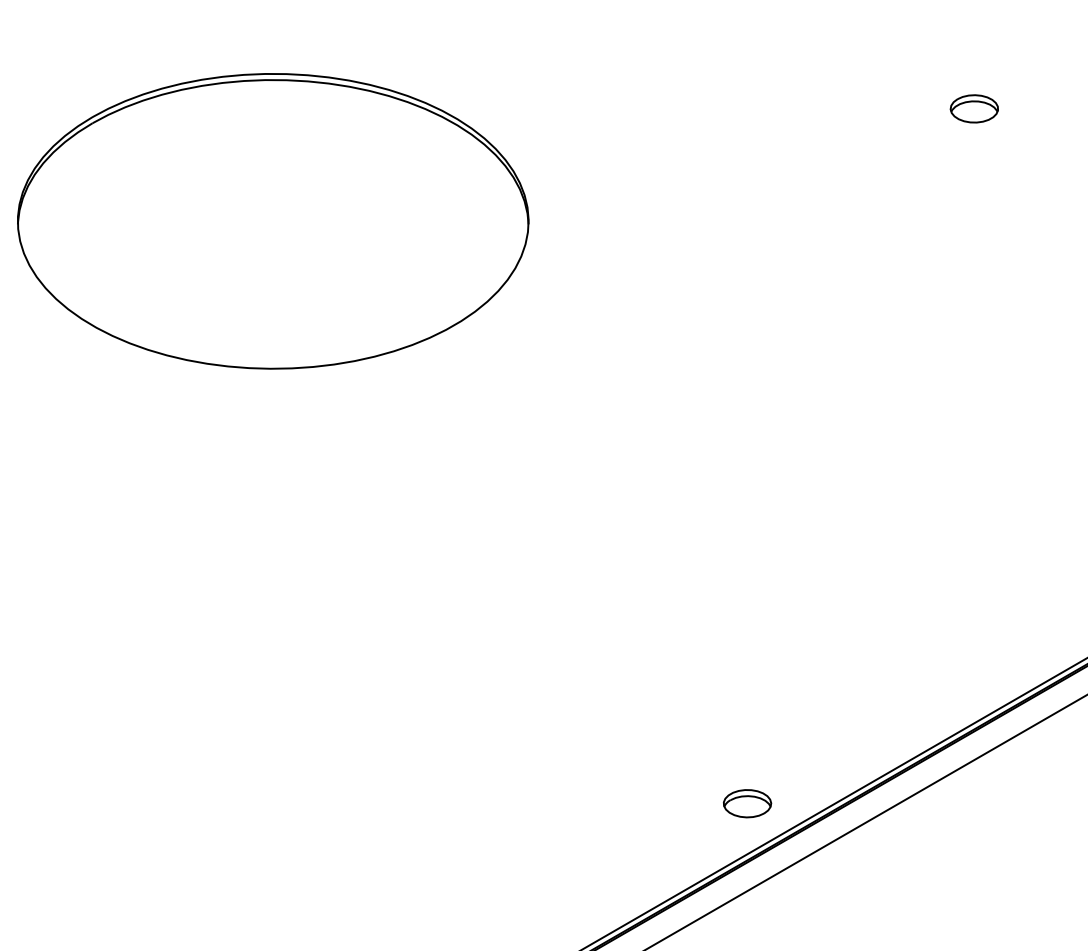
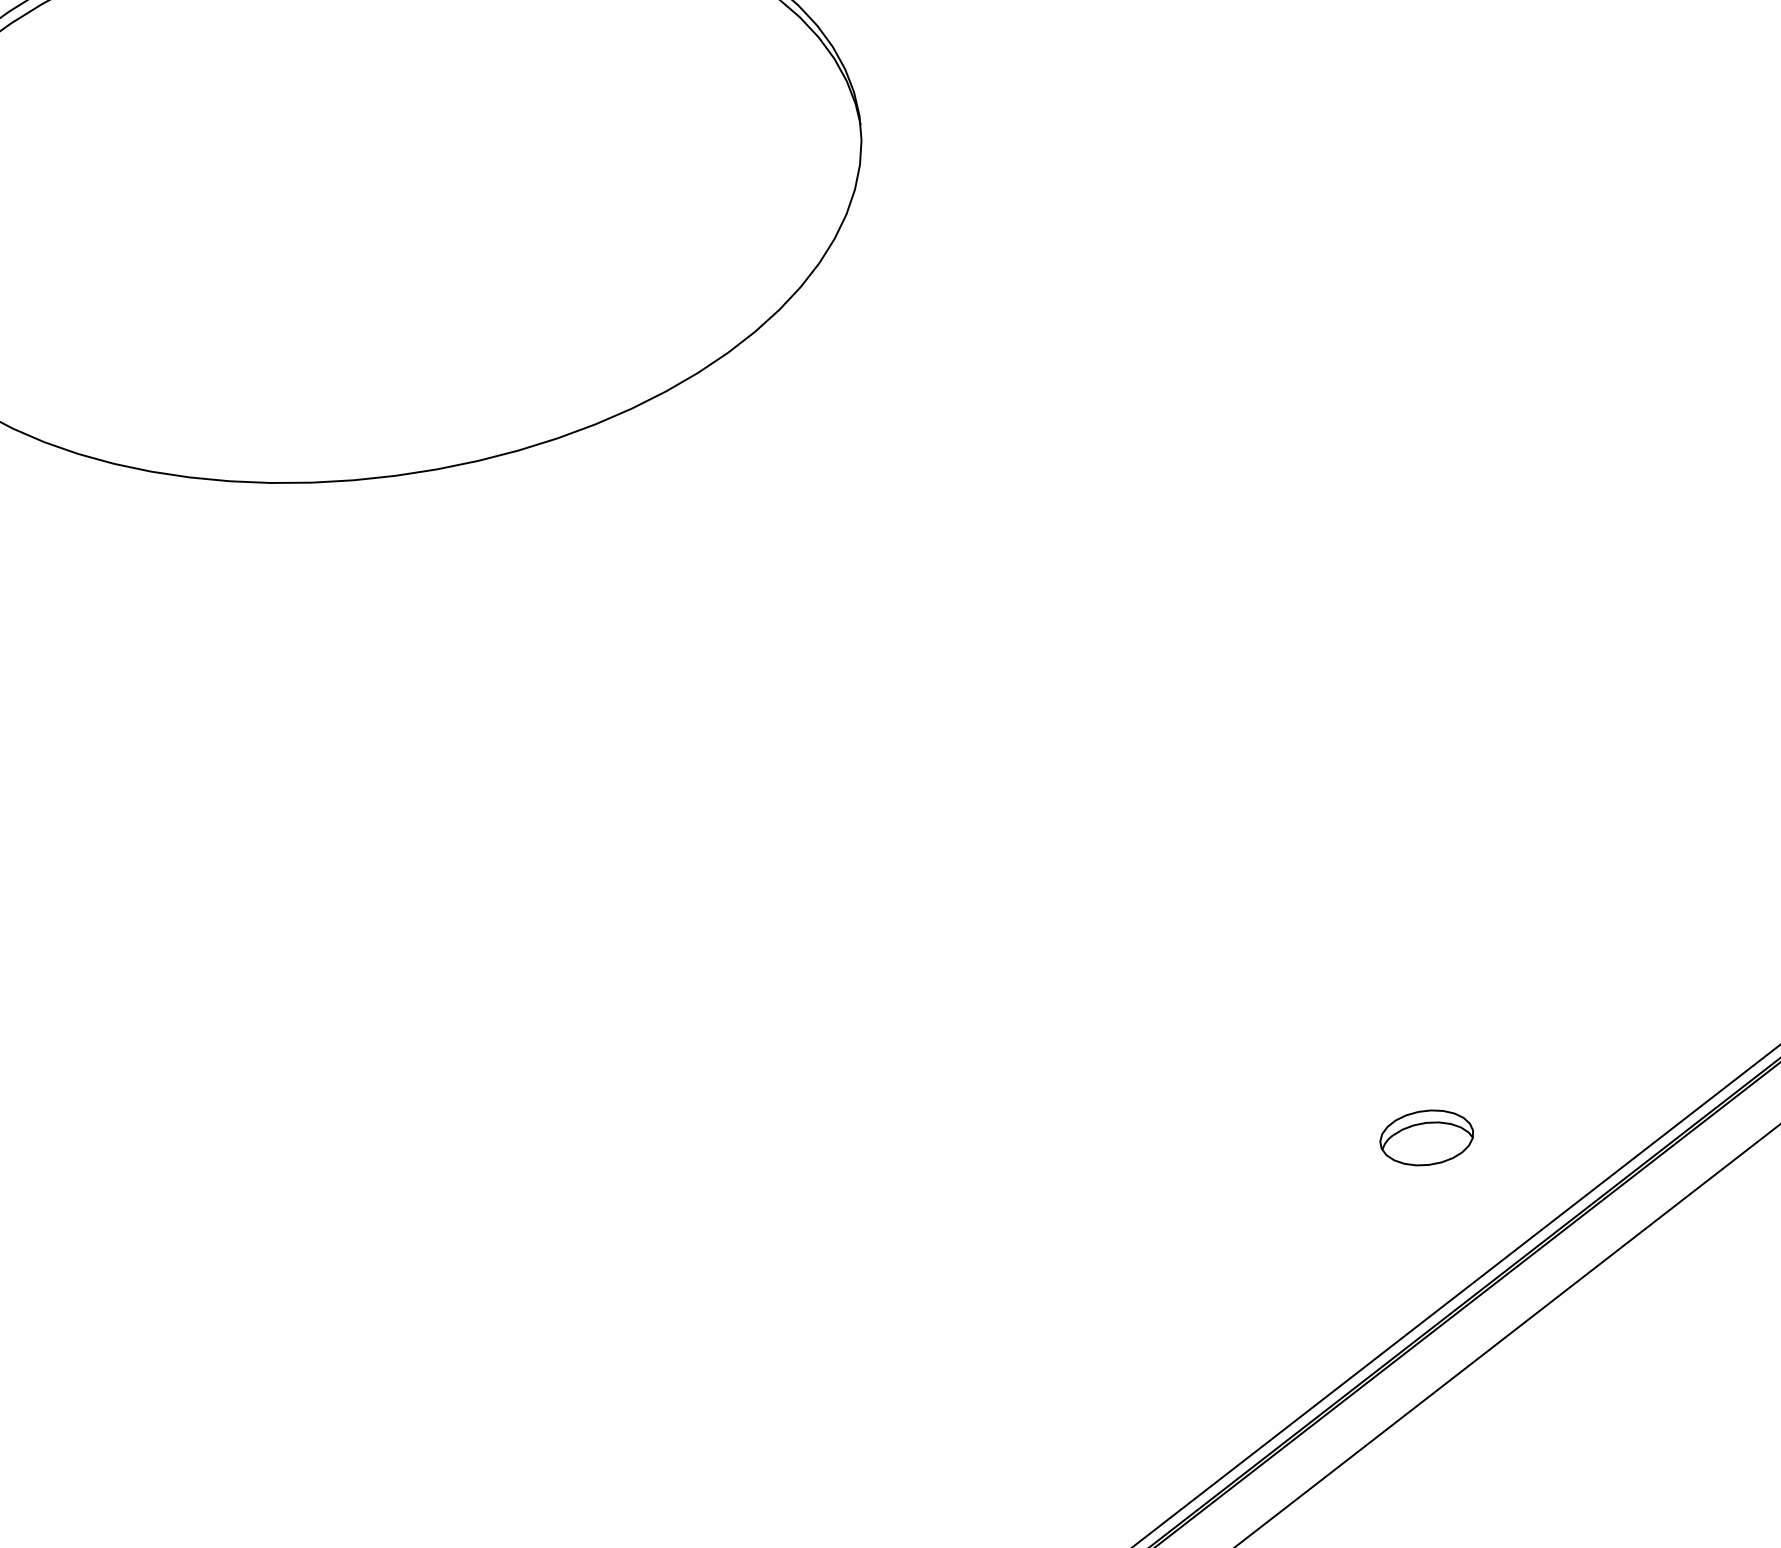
part: (747, 803) -> (1426, 1137), moved

